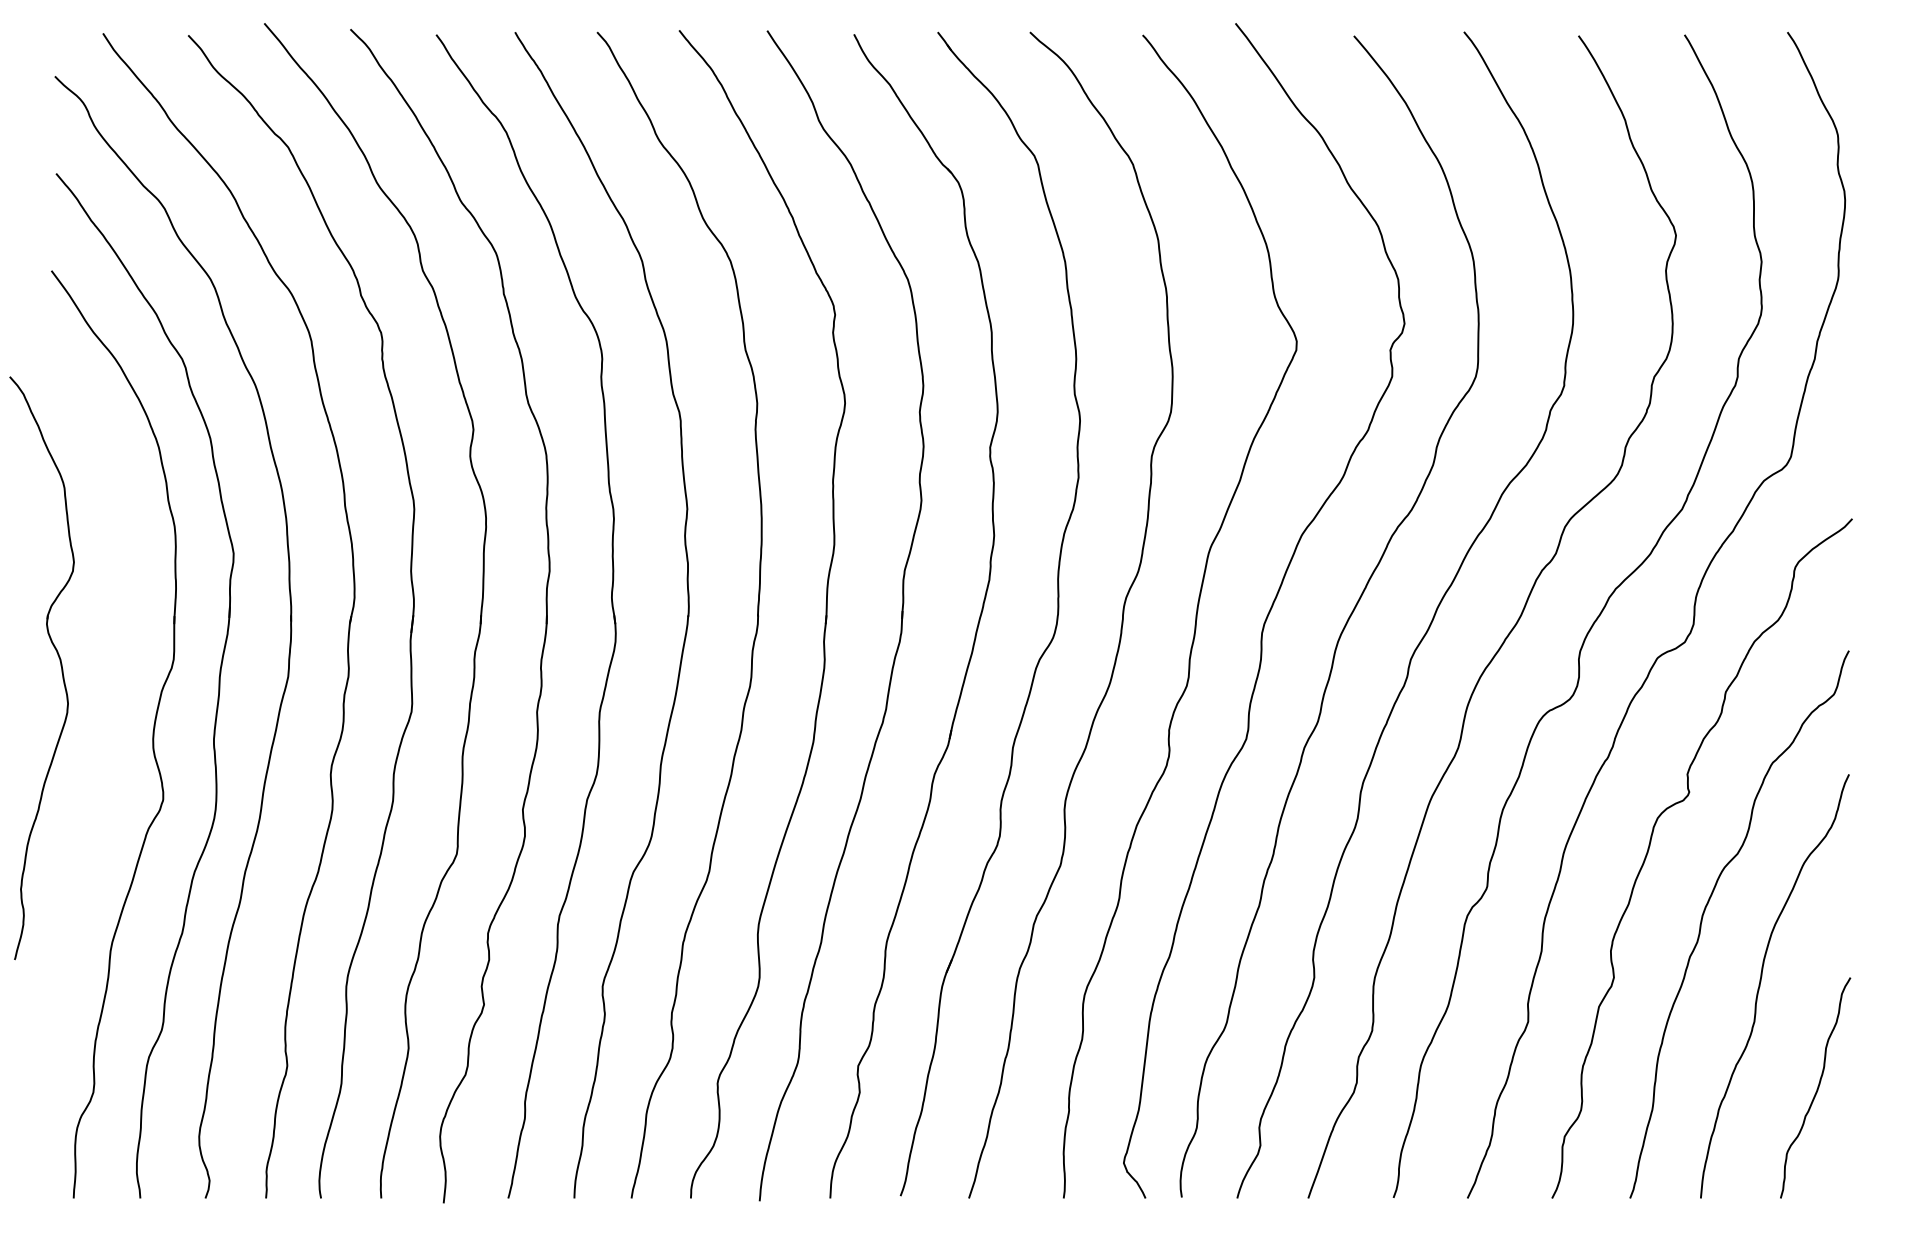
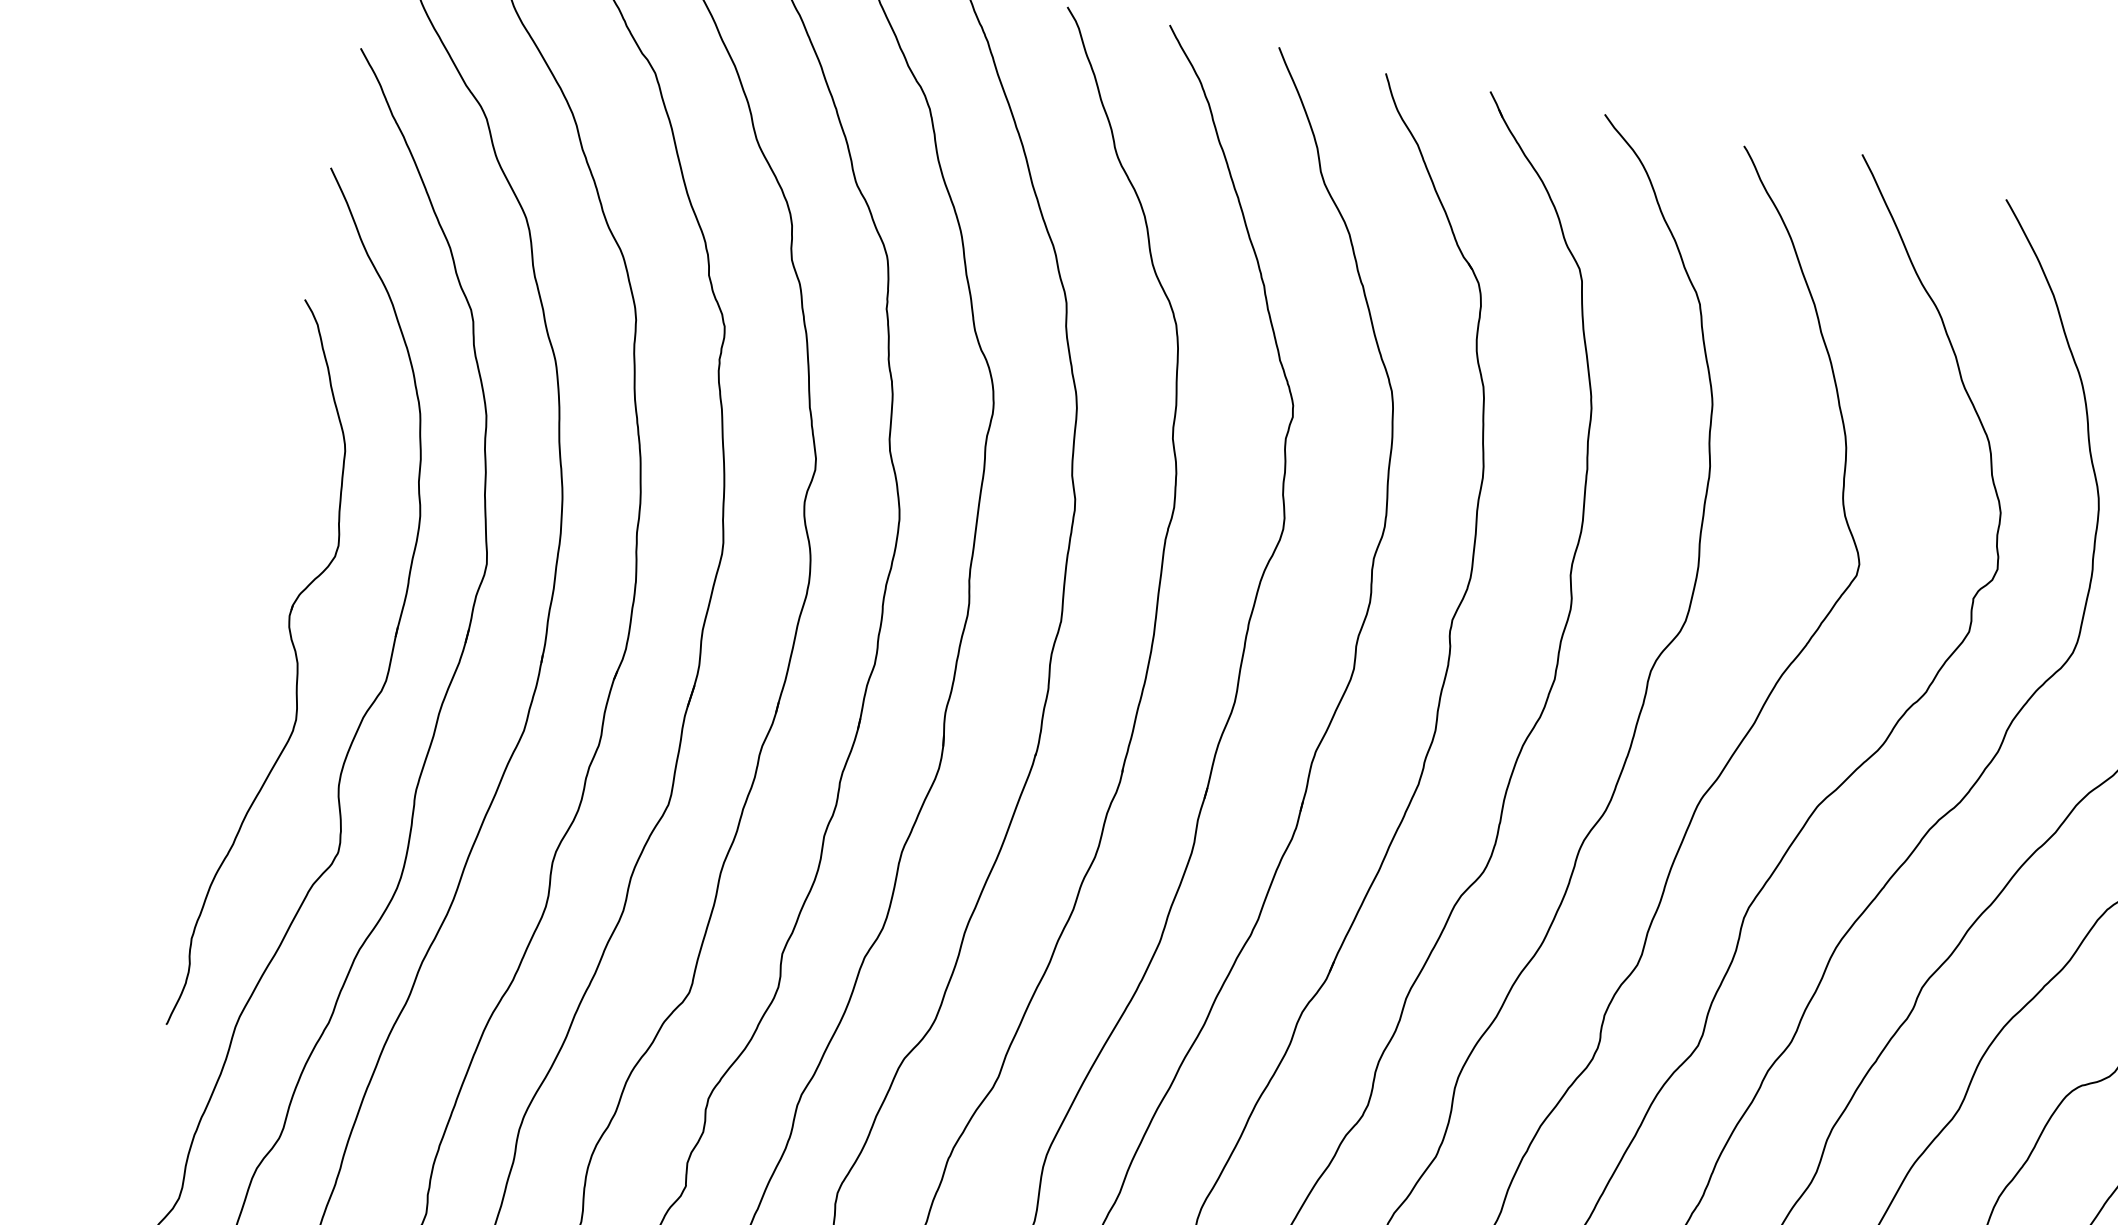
part: (60, 666) -> (295, 671), moved

